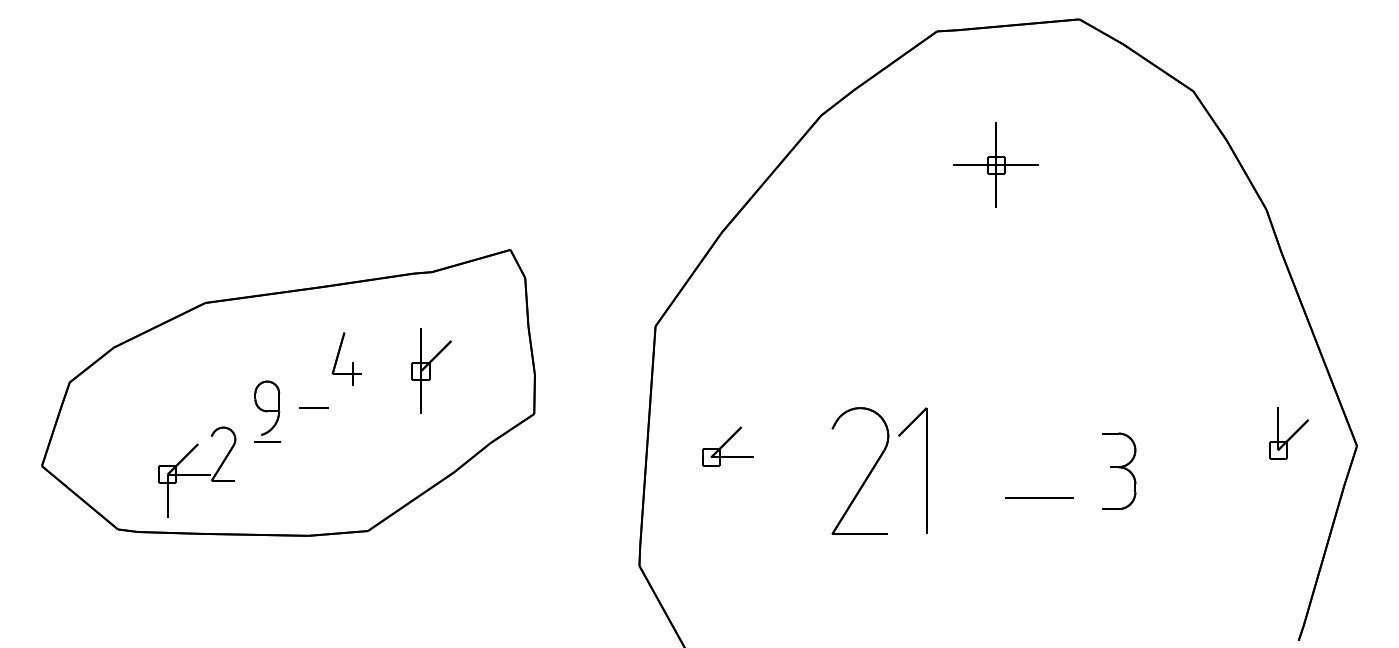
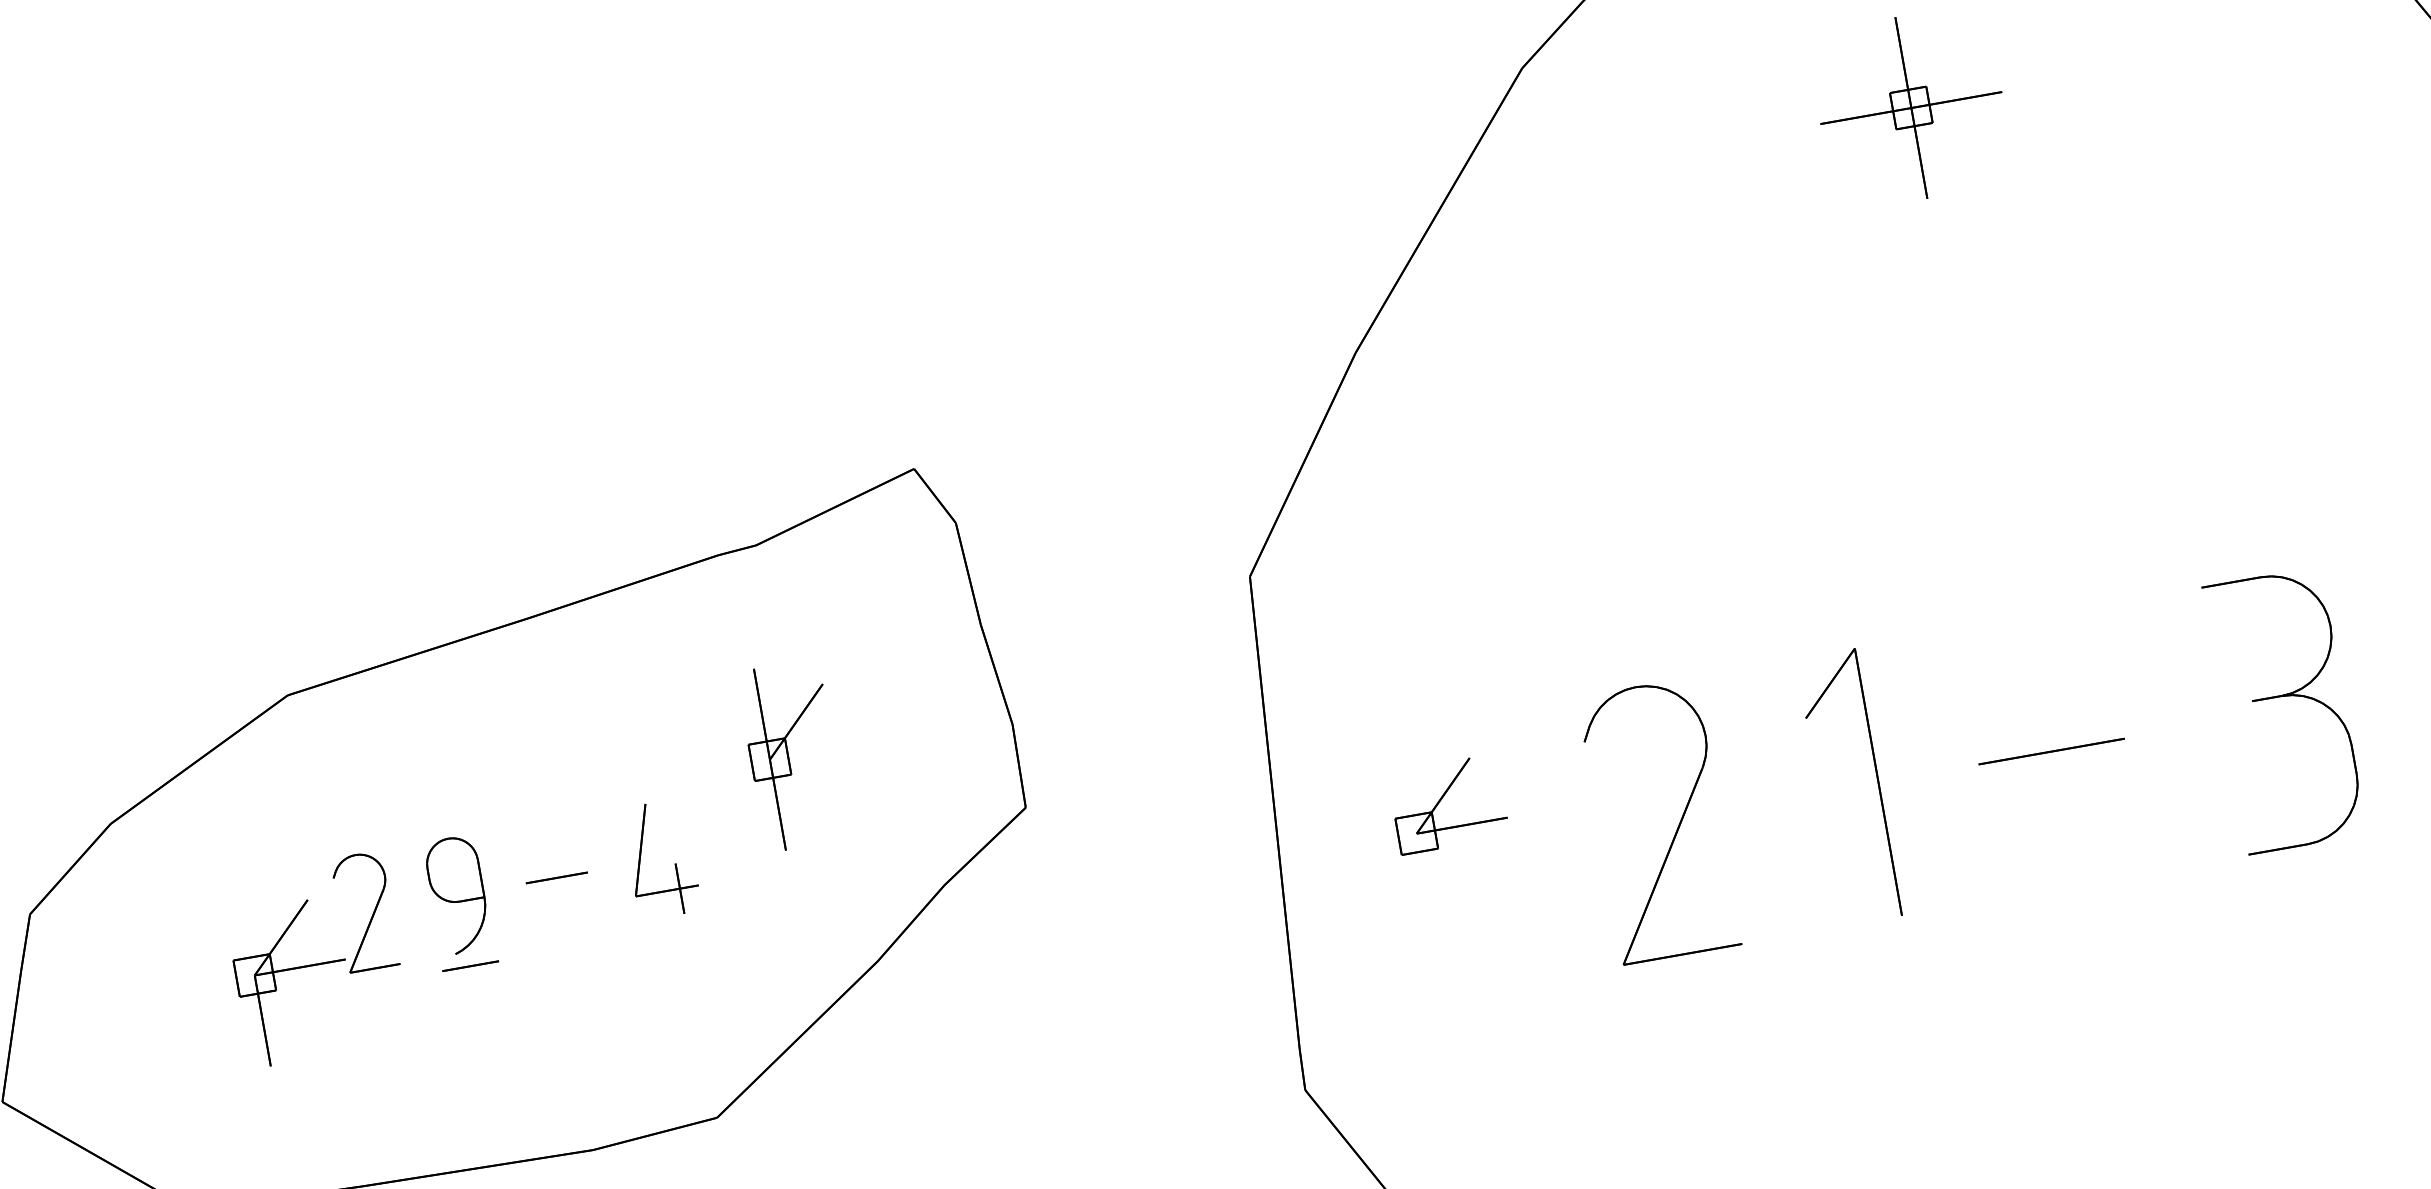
part: (352, 362) -> (673, 864), moved
part: (197, 471) -> (316, 957), moved
part: (1118, 471) -> (2284, 711), size x1.67
part: (868, 473) -> (1677, 822), moved
line: (1039, 497) -> (2051, 750), moved

